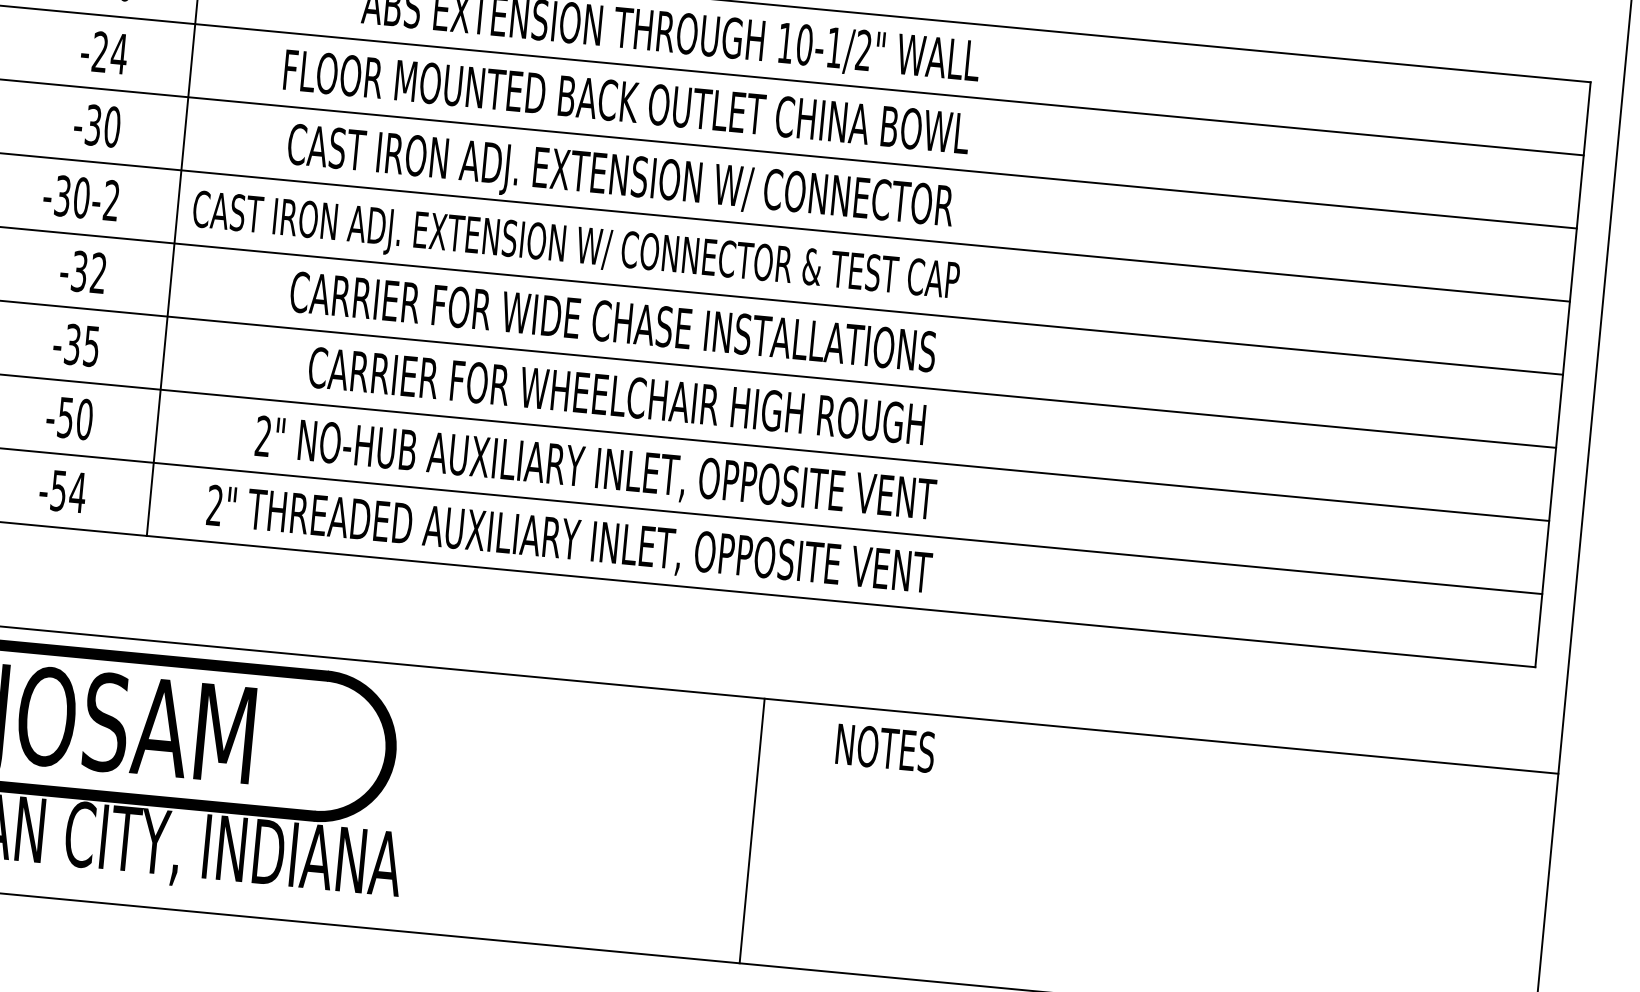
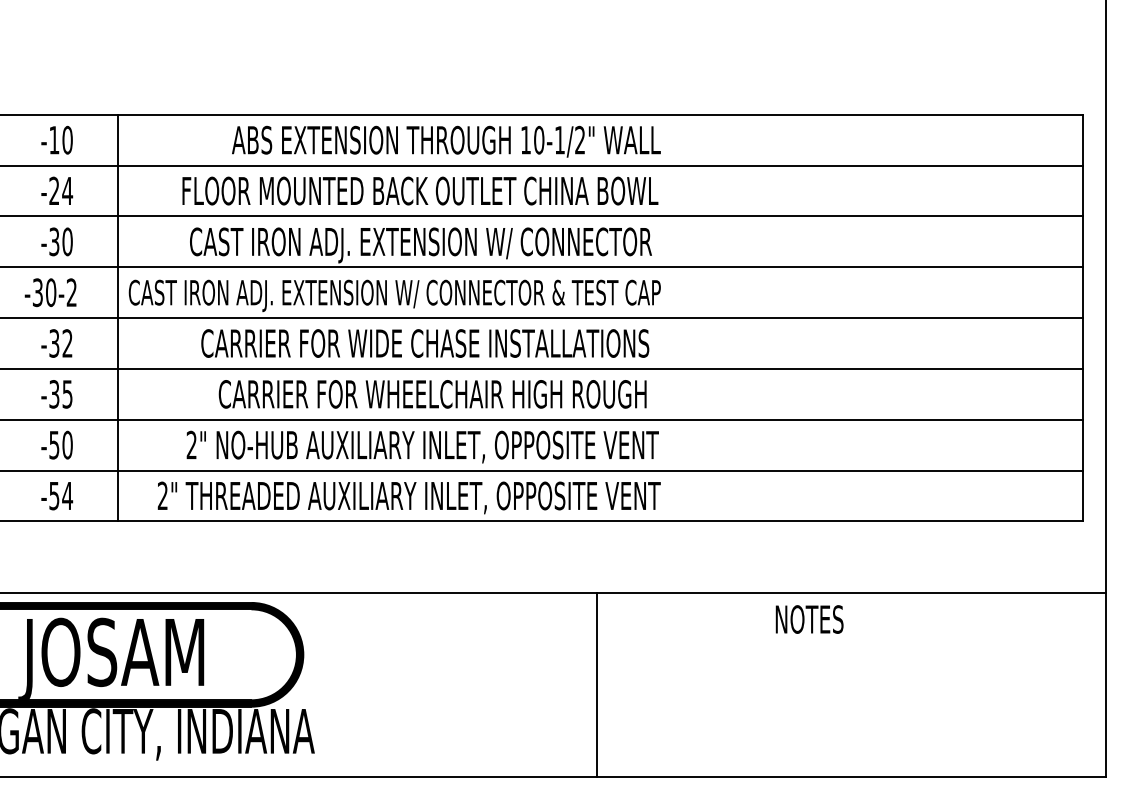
text: (885, 748) -> (809, 619), moved
line: (752, 831) -> (597, 685), moved

